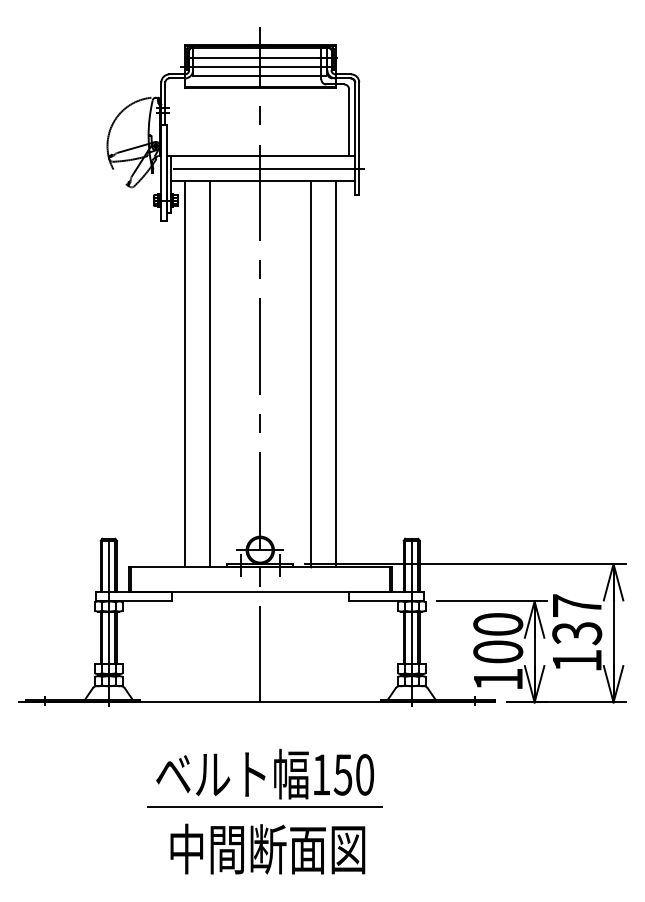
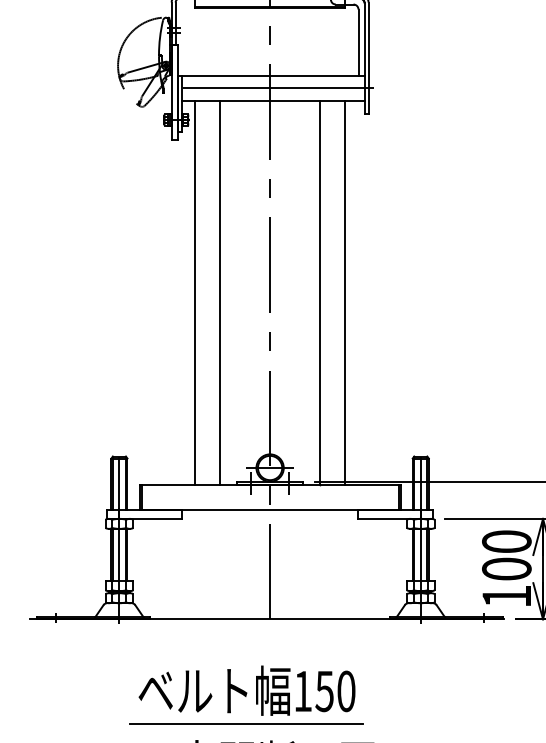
part: (264, 777) -> (246, 694), moved

